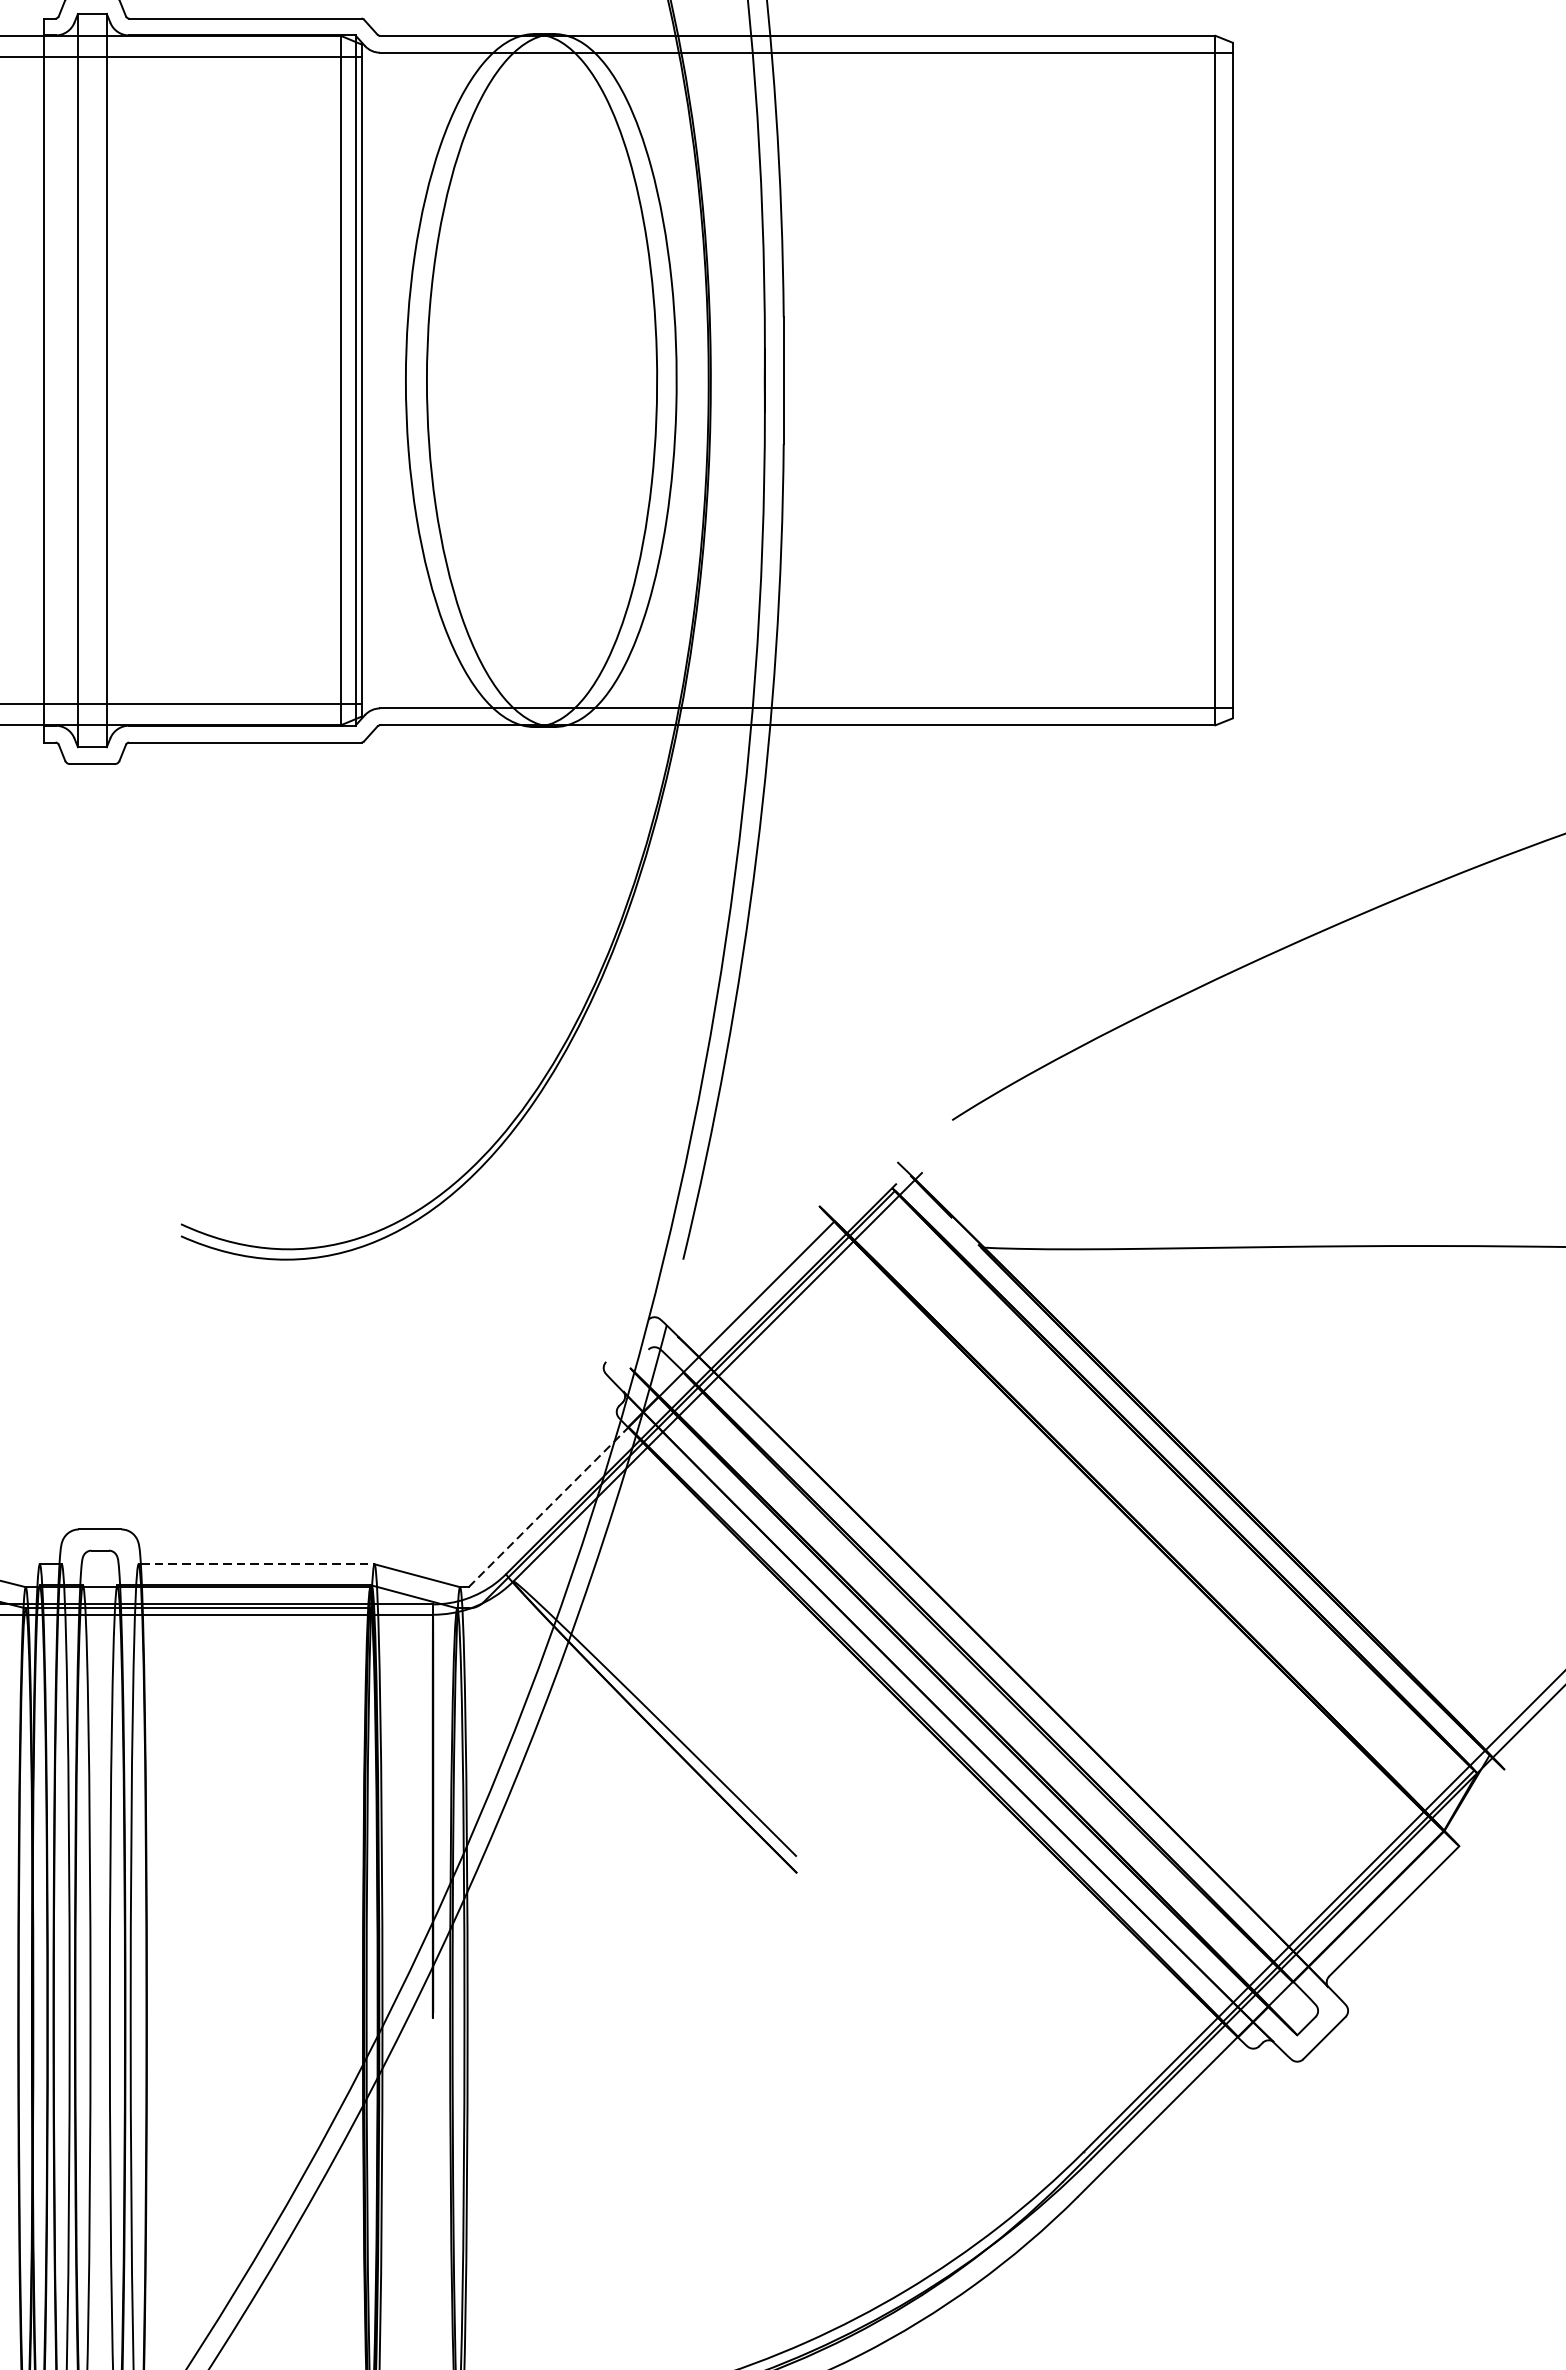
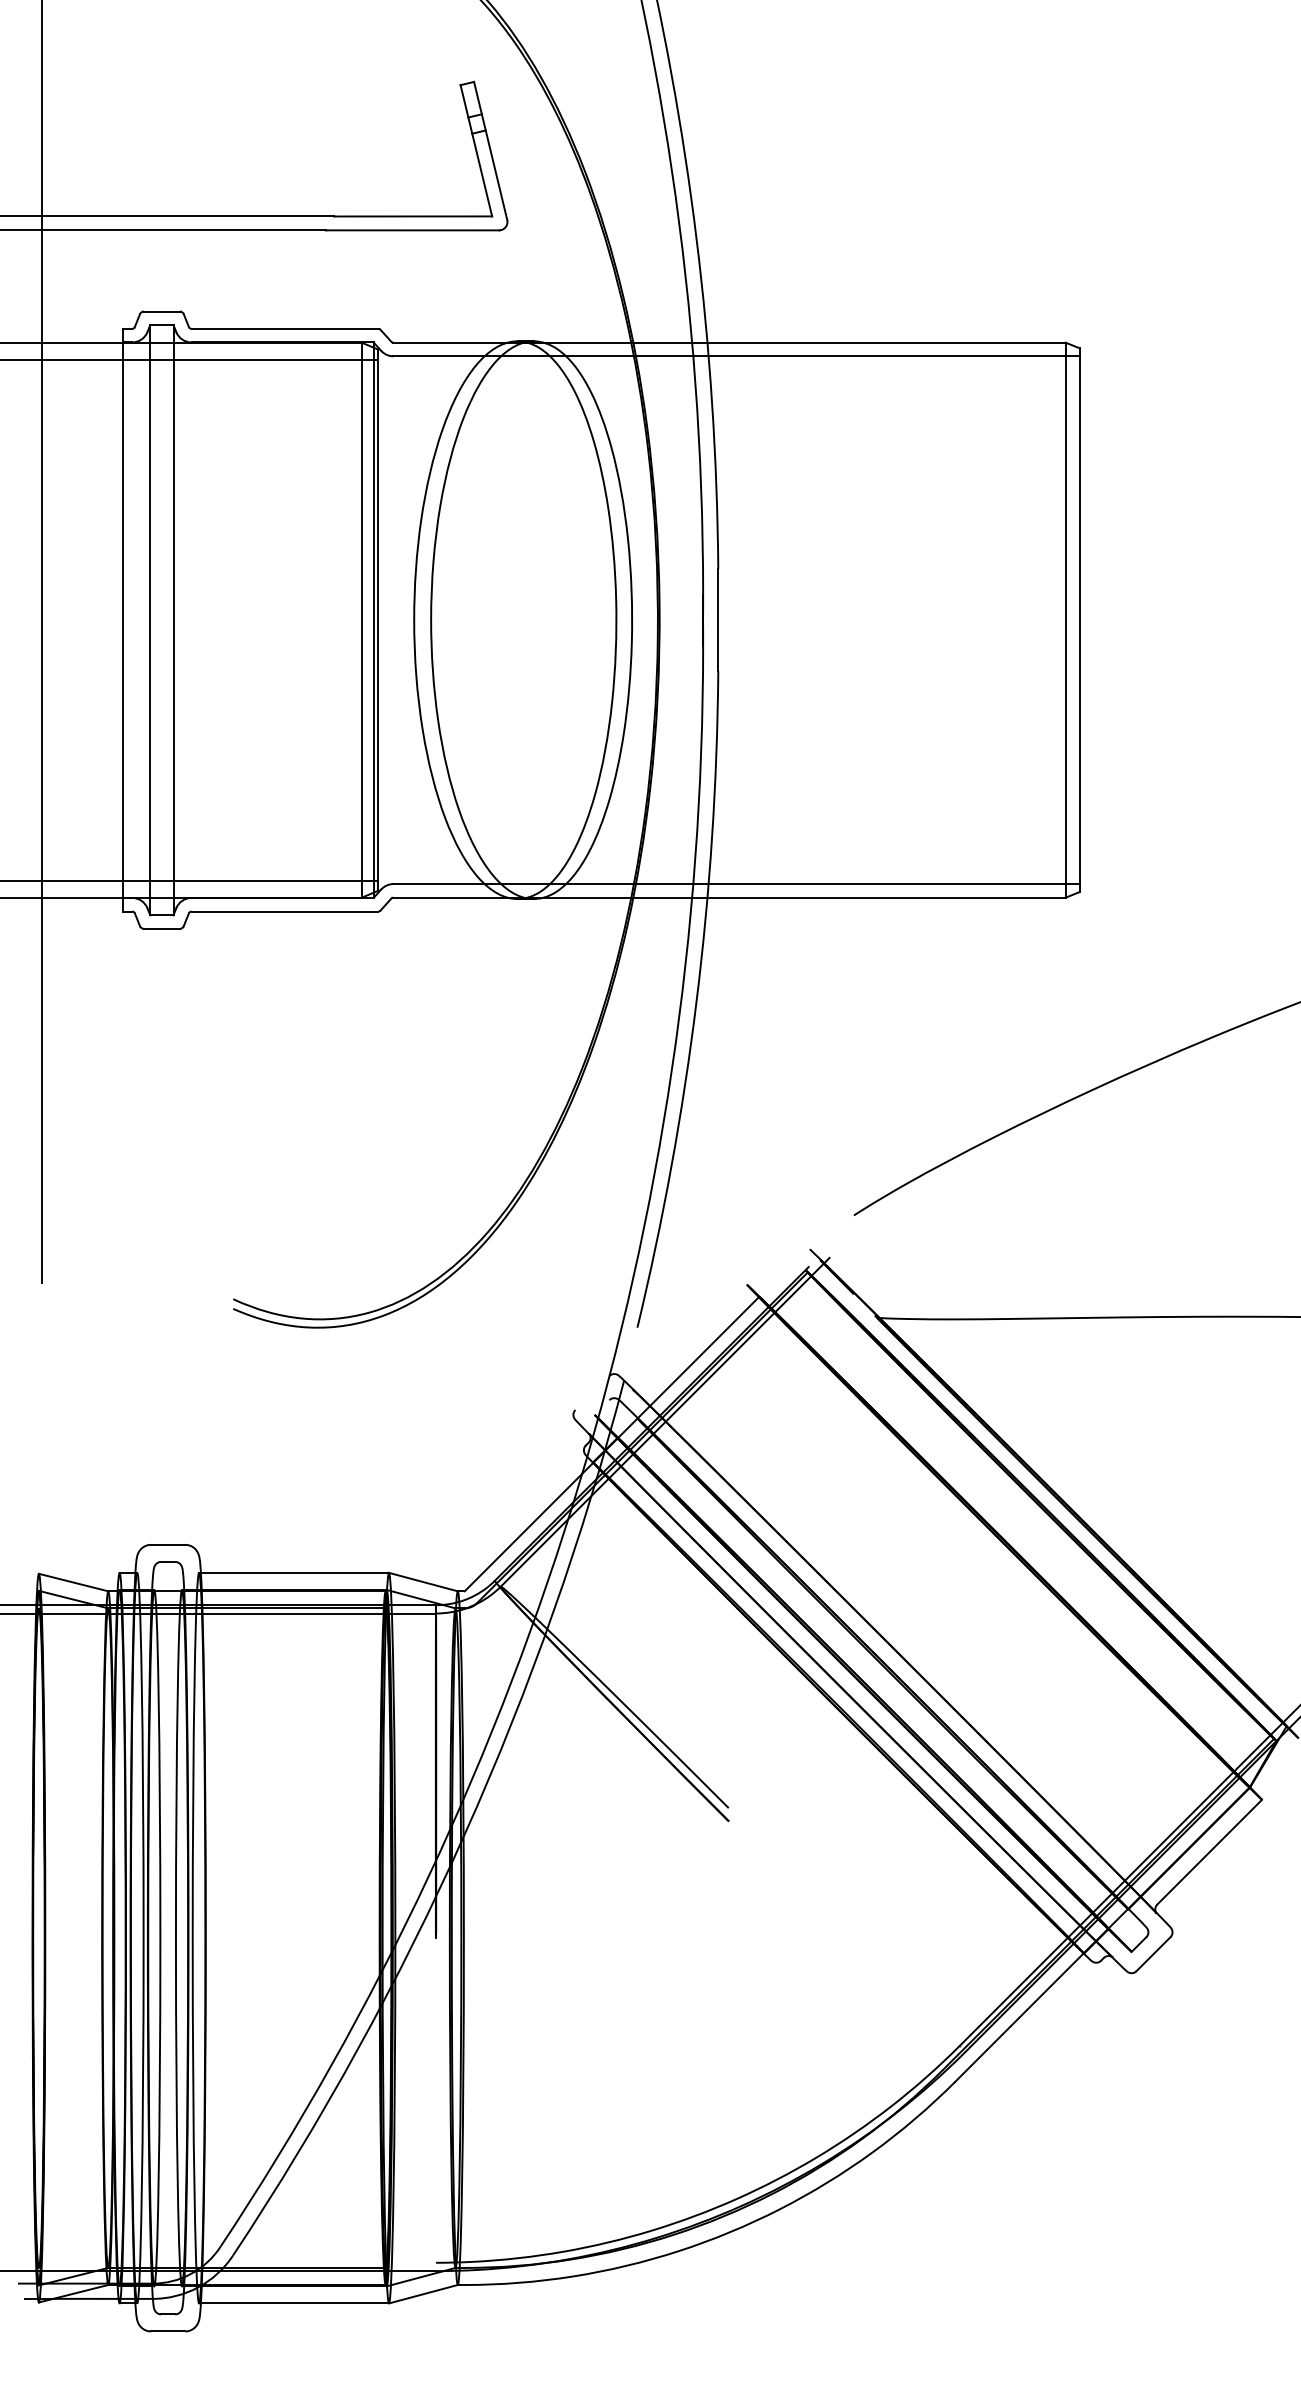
line: (549, 1506) -> (529, 1526), dashed -> solid
line: (258, 1563) -> (295, 1572), dashed -> solid

